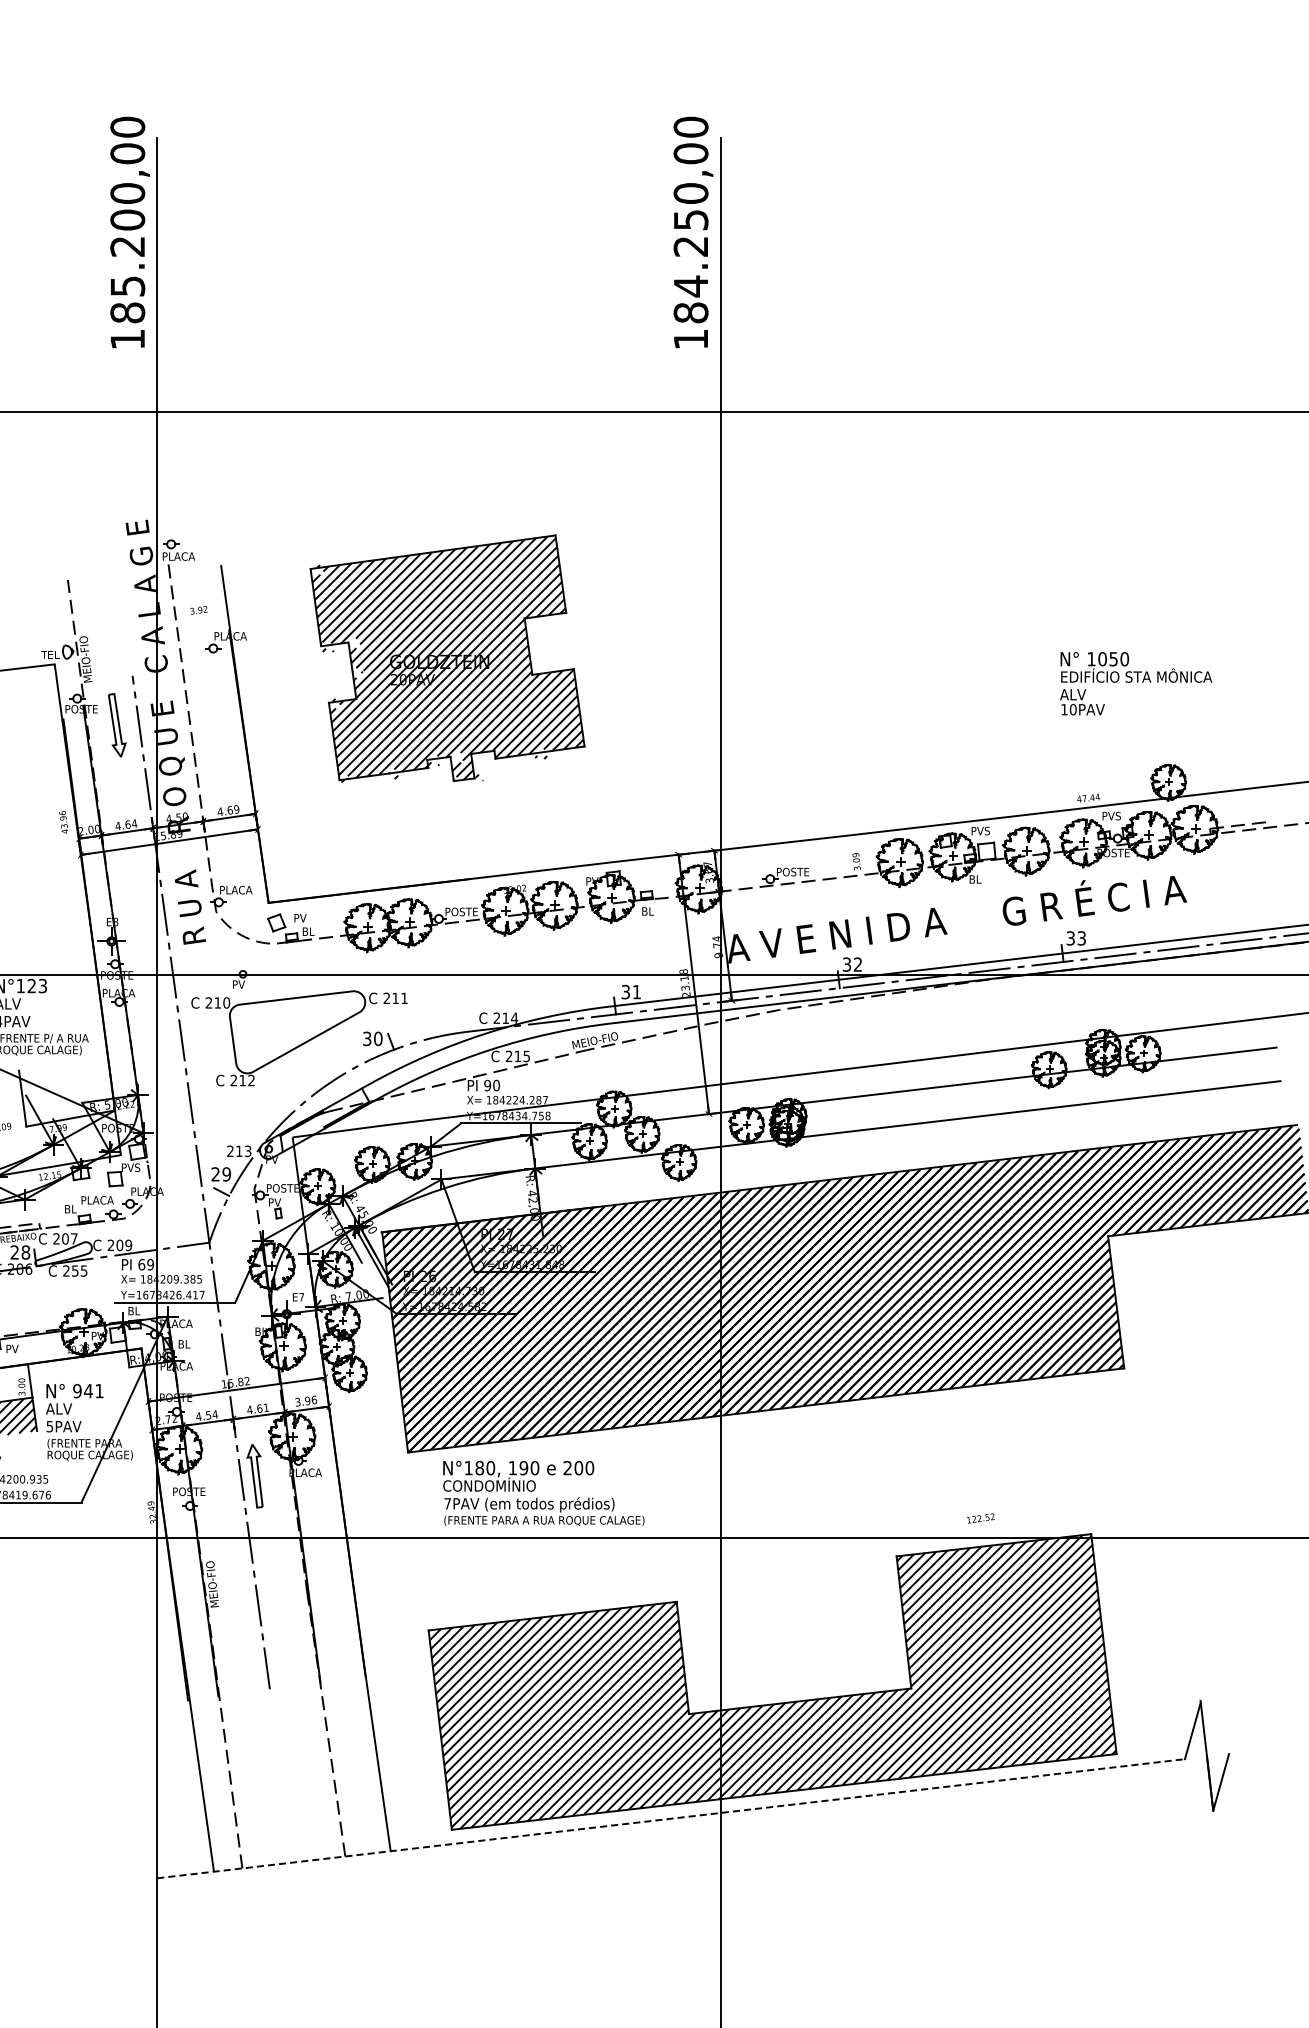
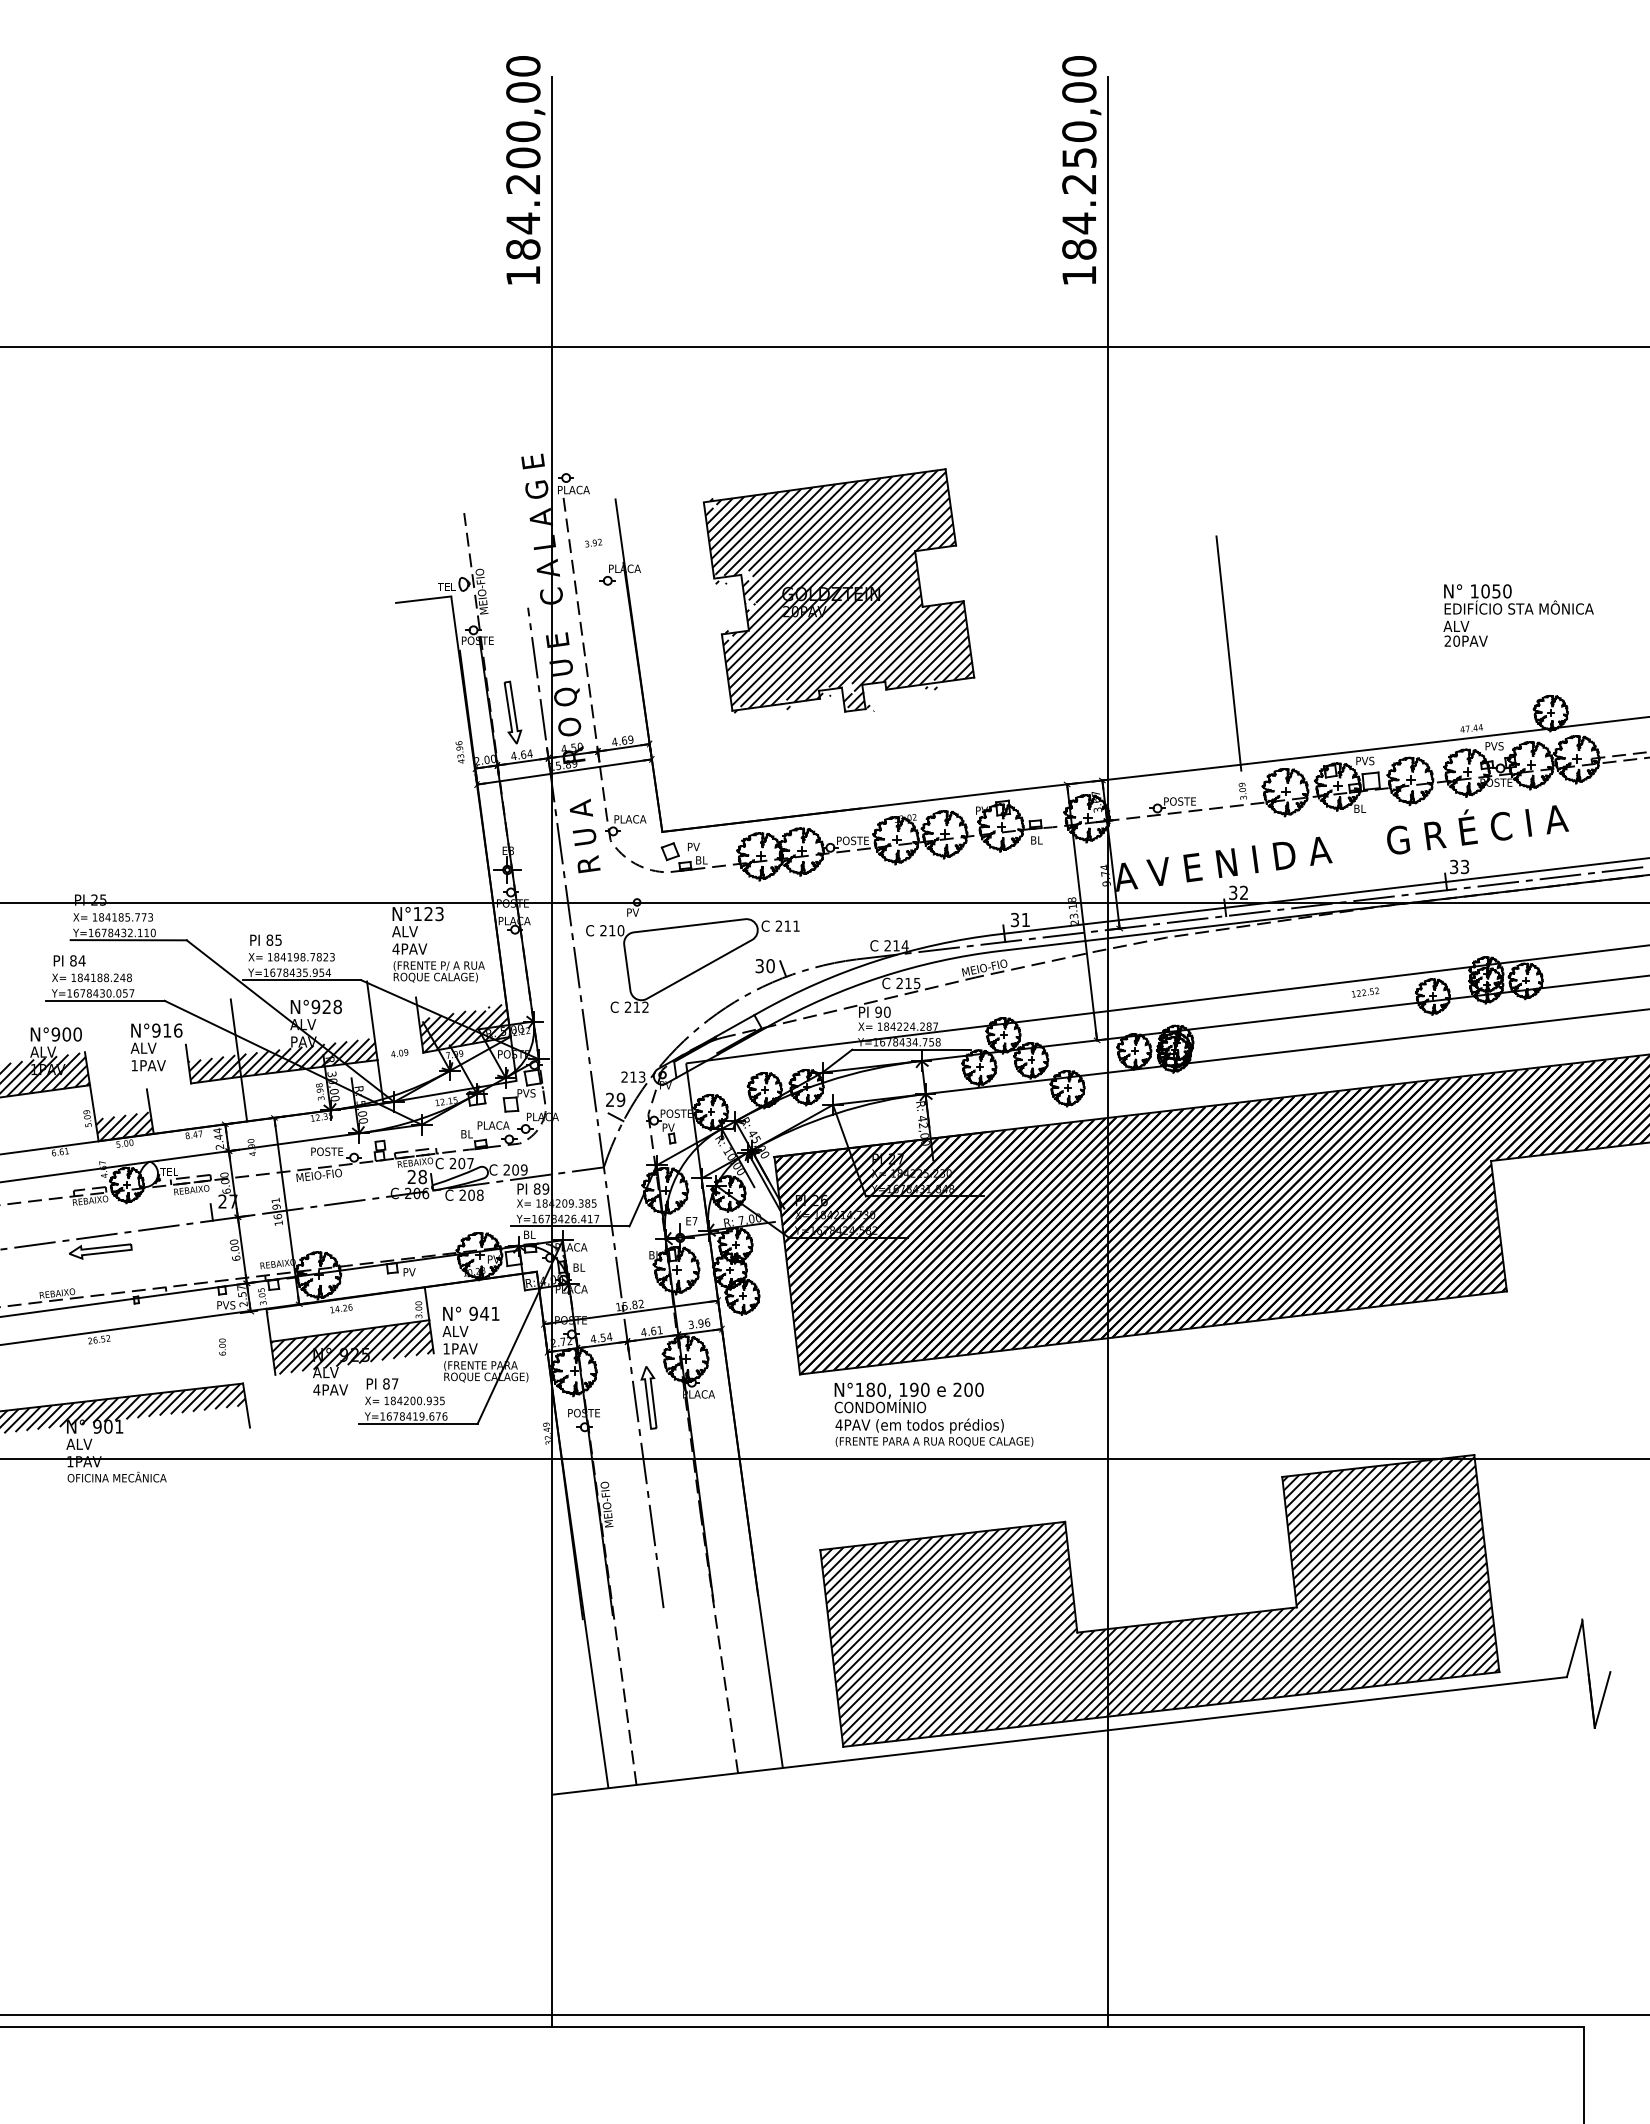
text: (127, 286) -> (523, 223), 185.200,00 -> 184.200,00
text: (1064, 708) -> (1447, 640), 10PAV -> 20PAV
line: (842, 722) -> (1228, 653), added
part: (116, 725) -> (512, 712), moved
hatch: (68, 1102) -> (464, 1028), added
text: (141, 1264) -> (536, 1188), 69 -> 89
text: (79, 1270) -> (475, 1194), 255 -> 208
text: (49, 1426) -> (446, 1348), 5PAV -> 1PAV
text: (447, 1503) -> (838, 1424), 7PAV -> 4PAV
text: (980, 1518) -> (1365, 992), moved
line: (670, 1818) -> (1059, 1735), dashed -> solid

